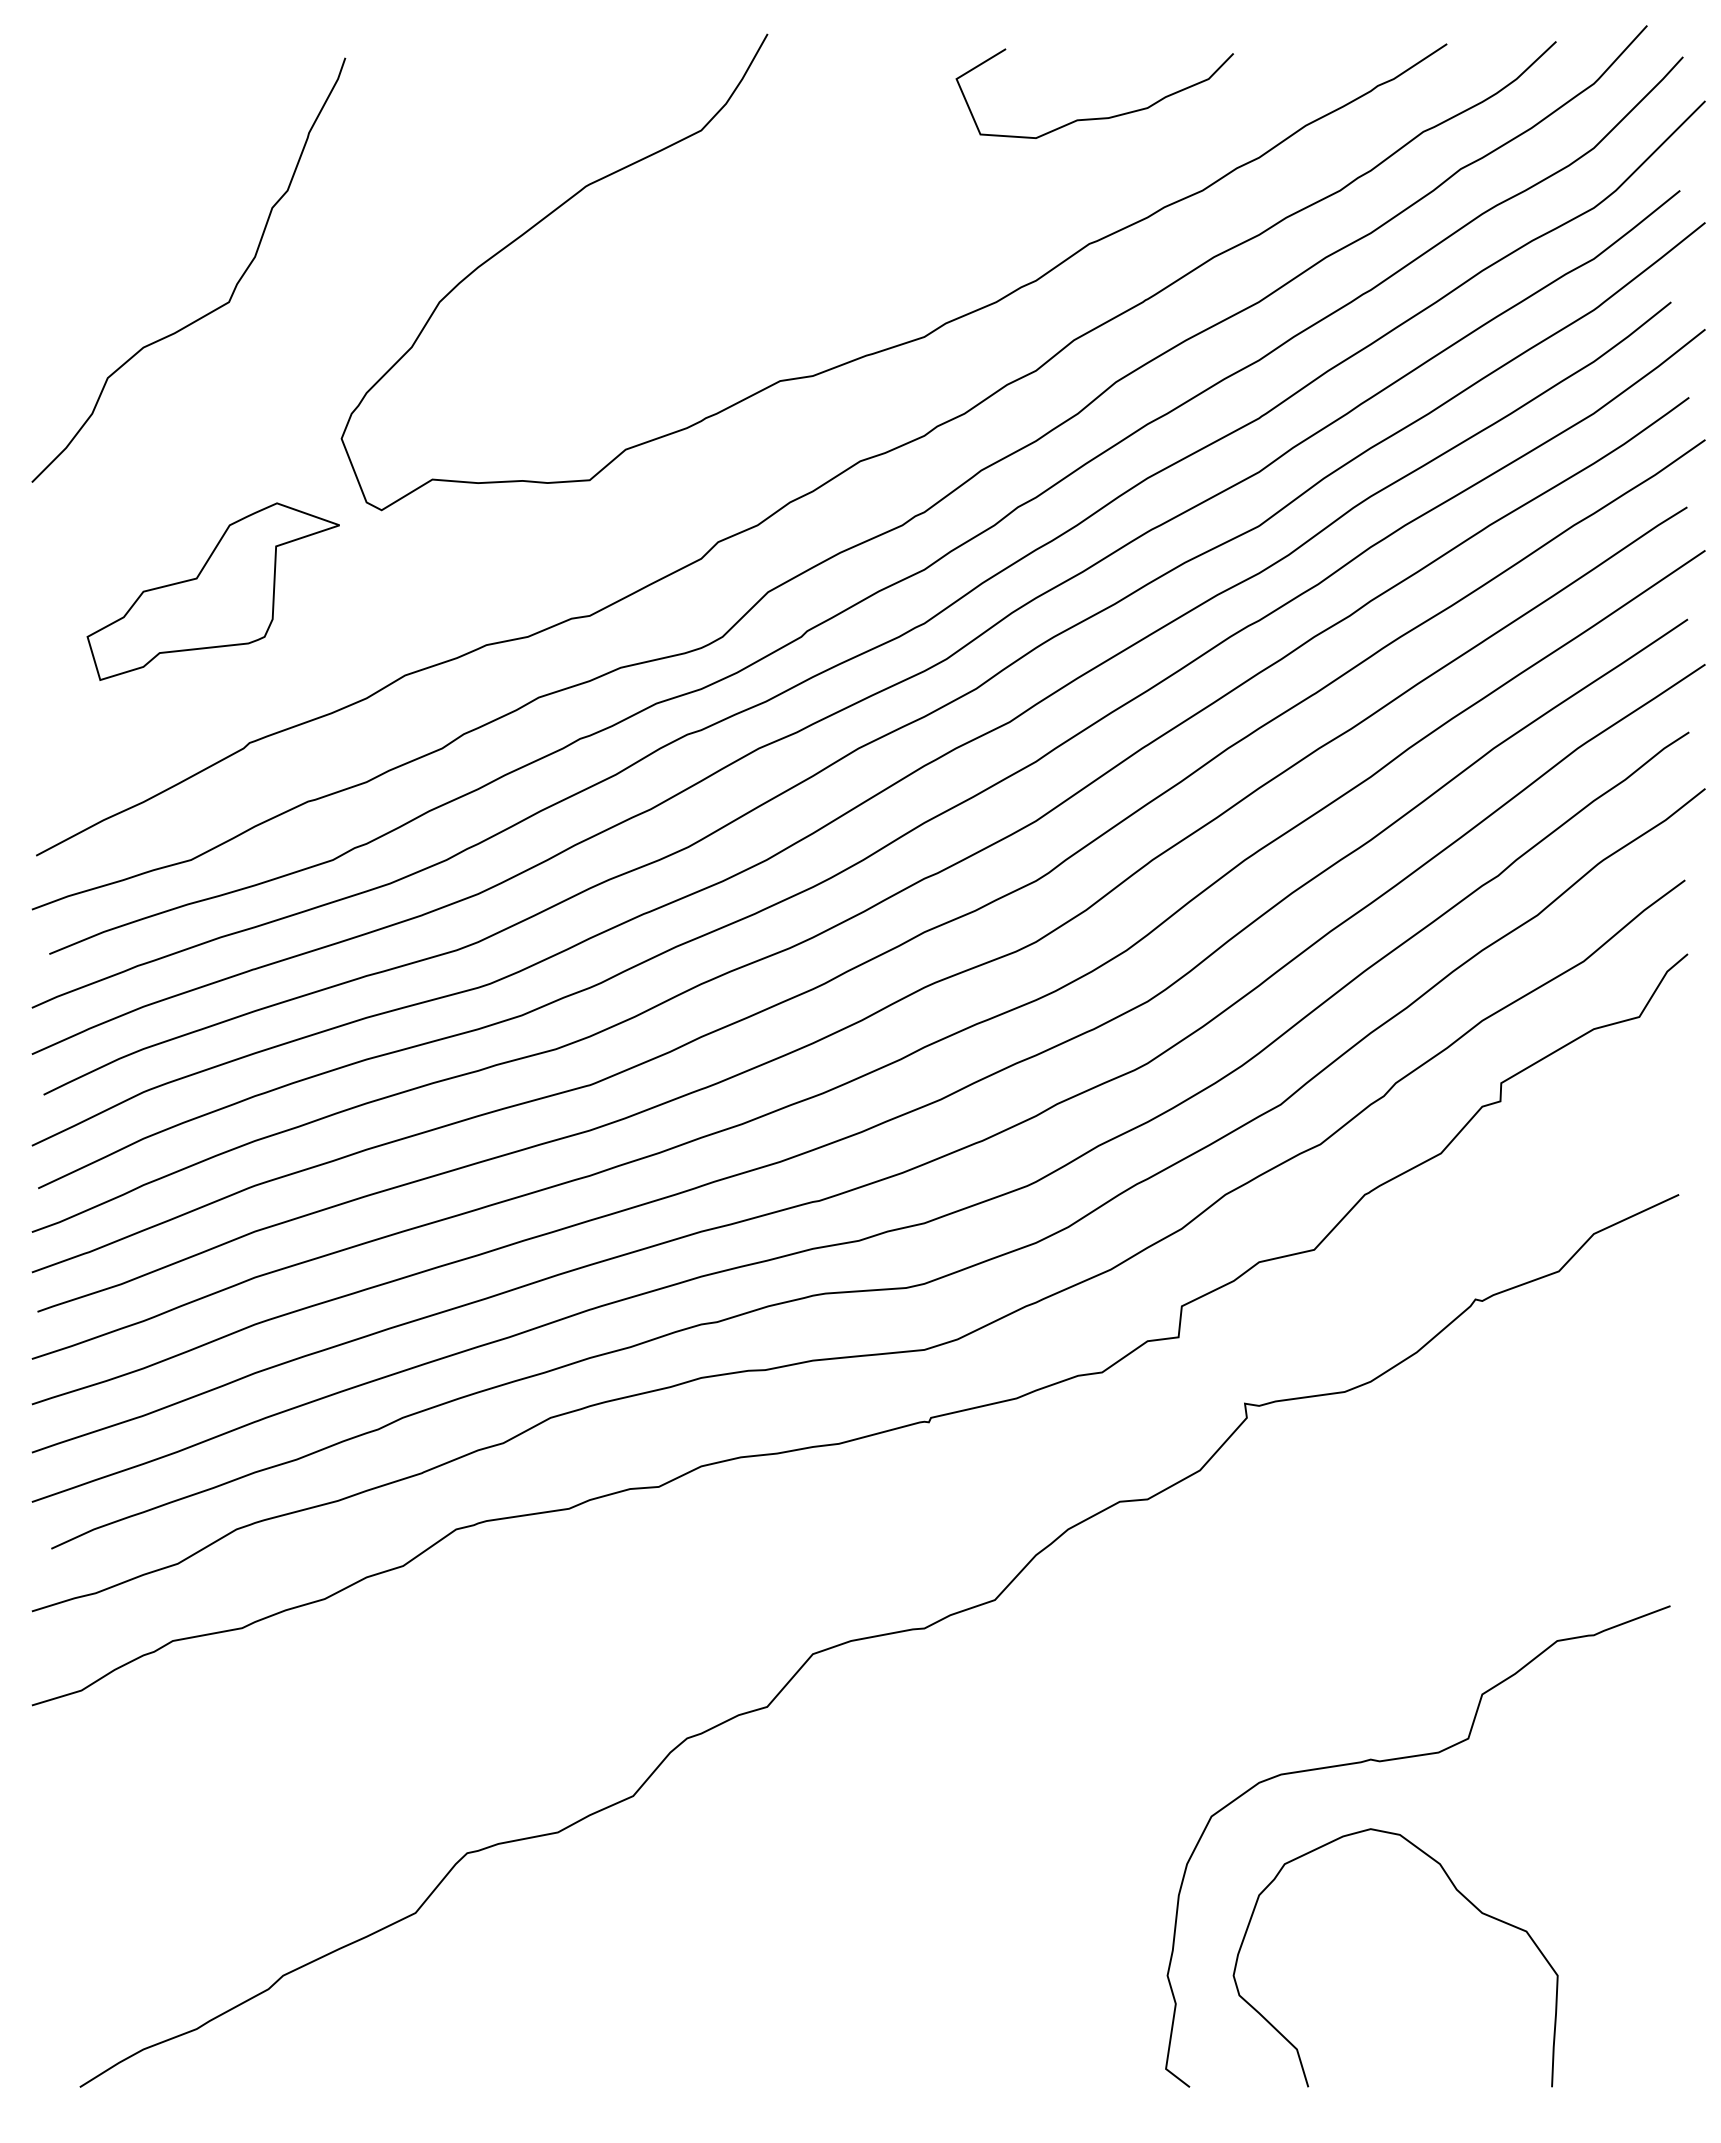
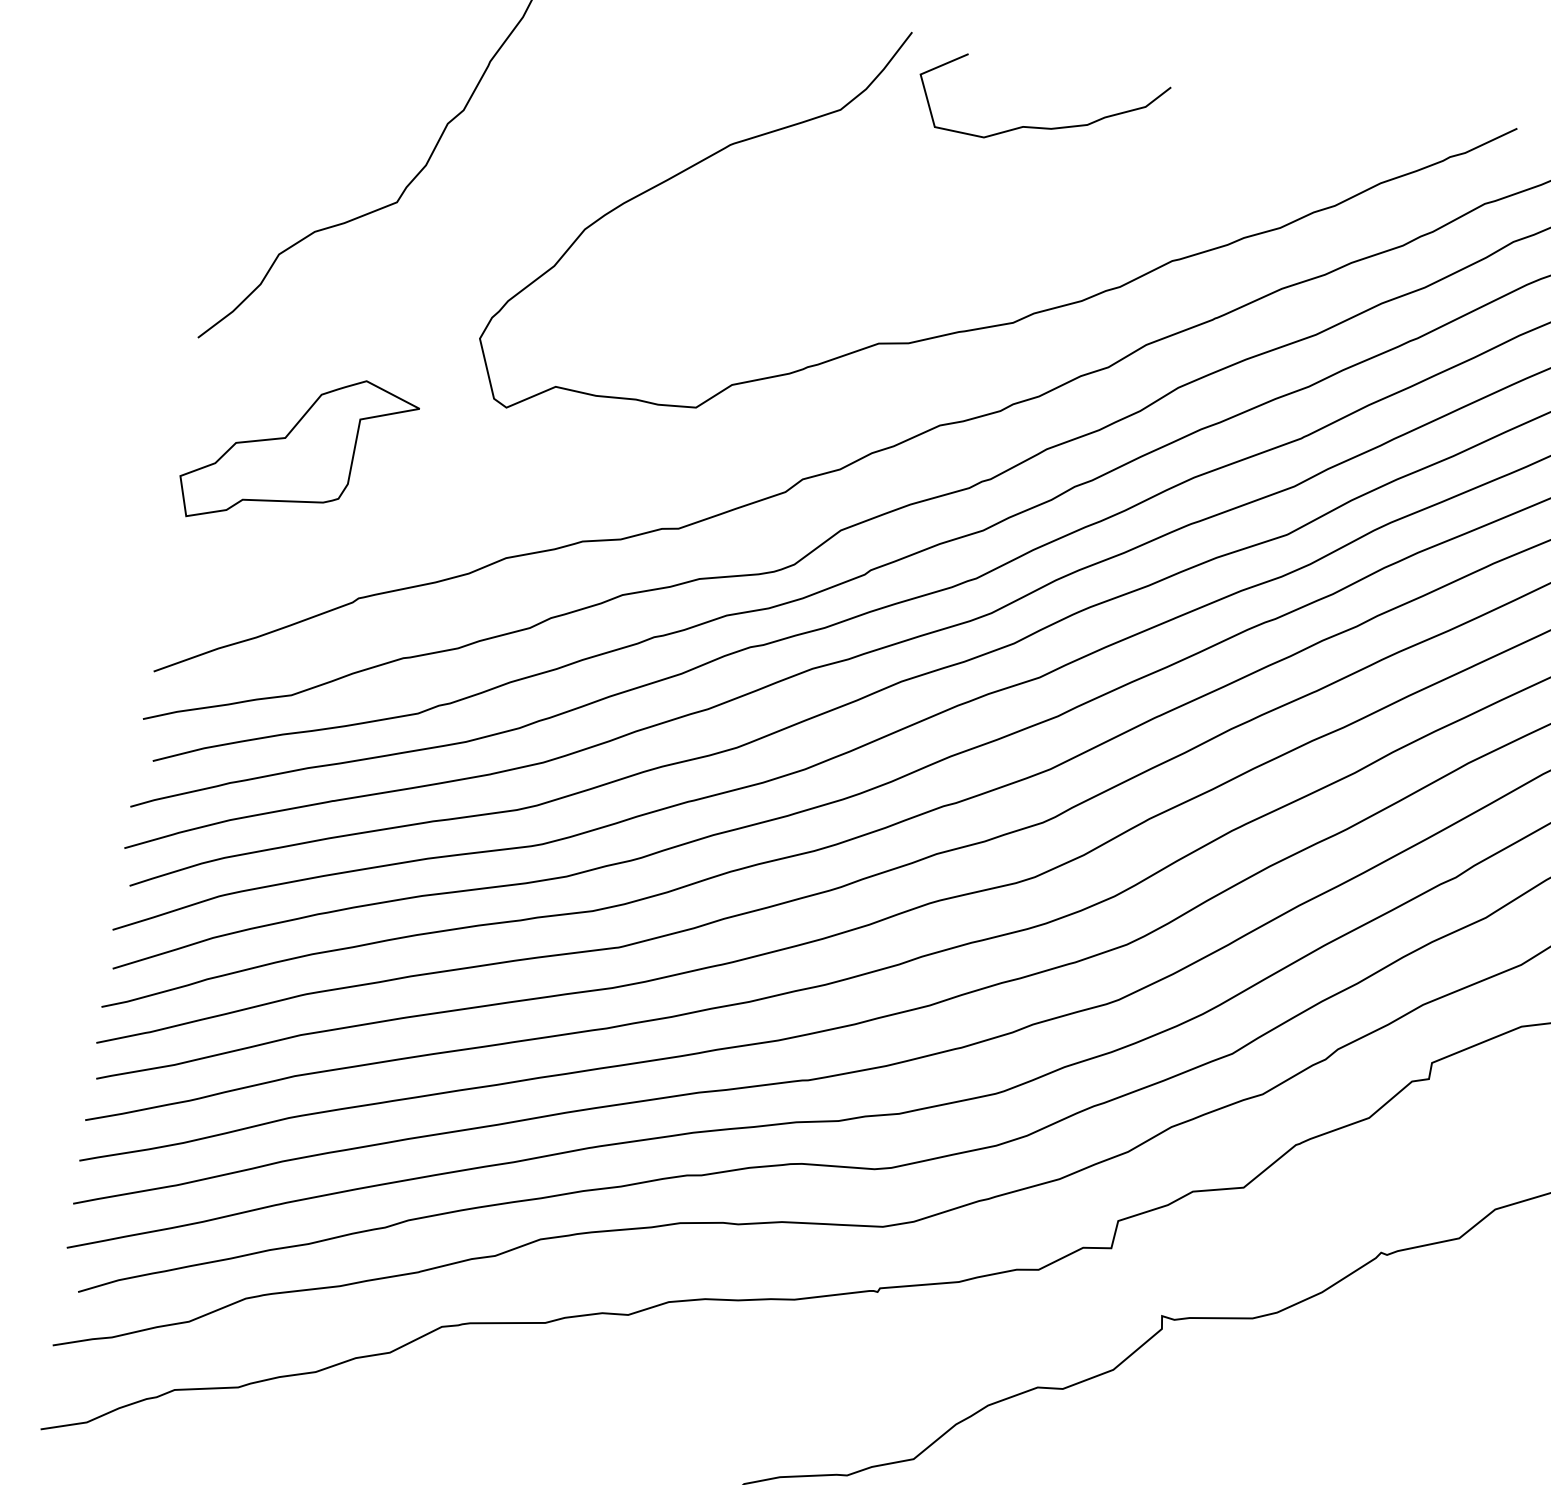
curve: (1098, 117) -> (1042, 127), moved
part: (212, 591) -> (297, 451), moved

